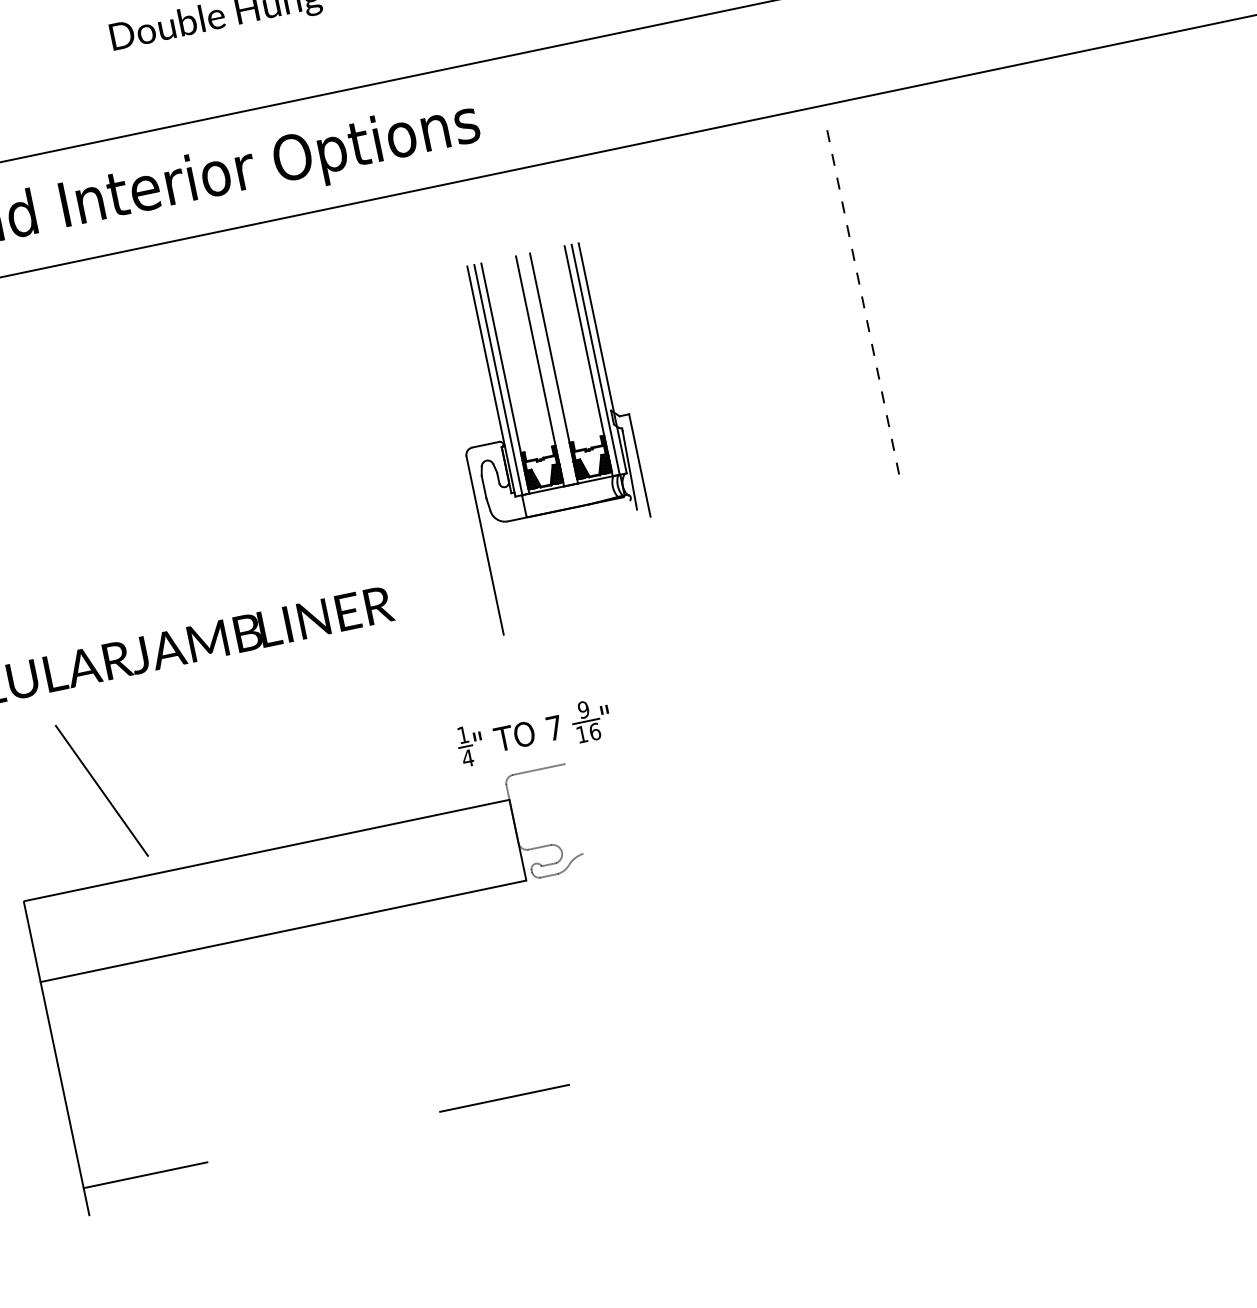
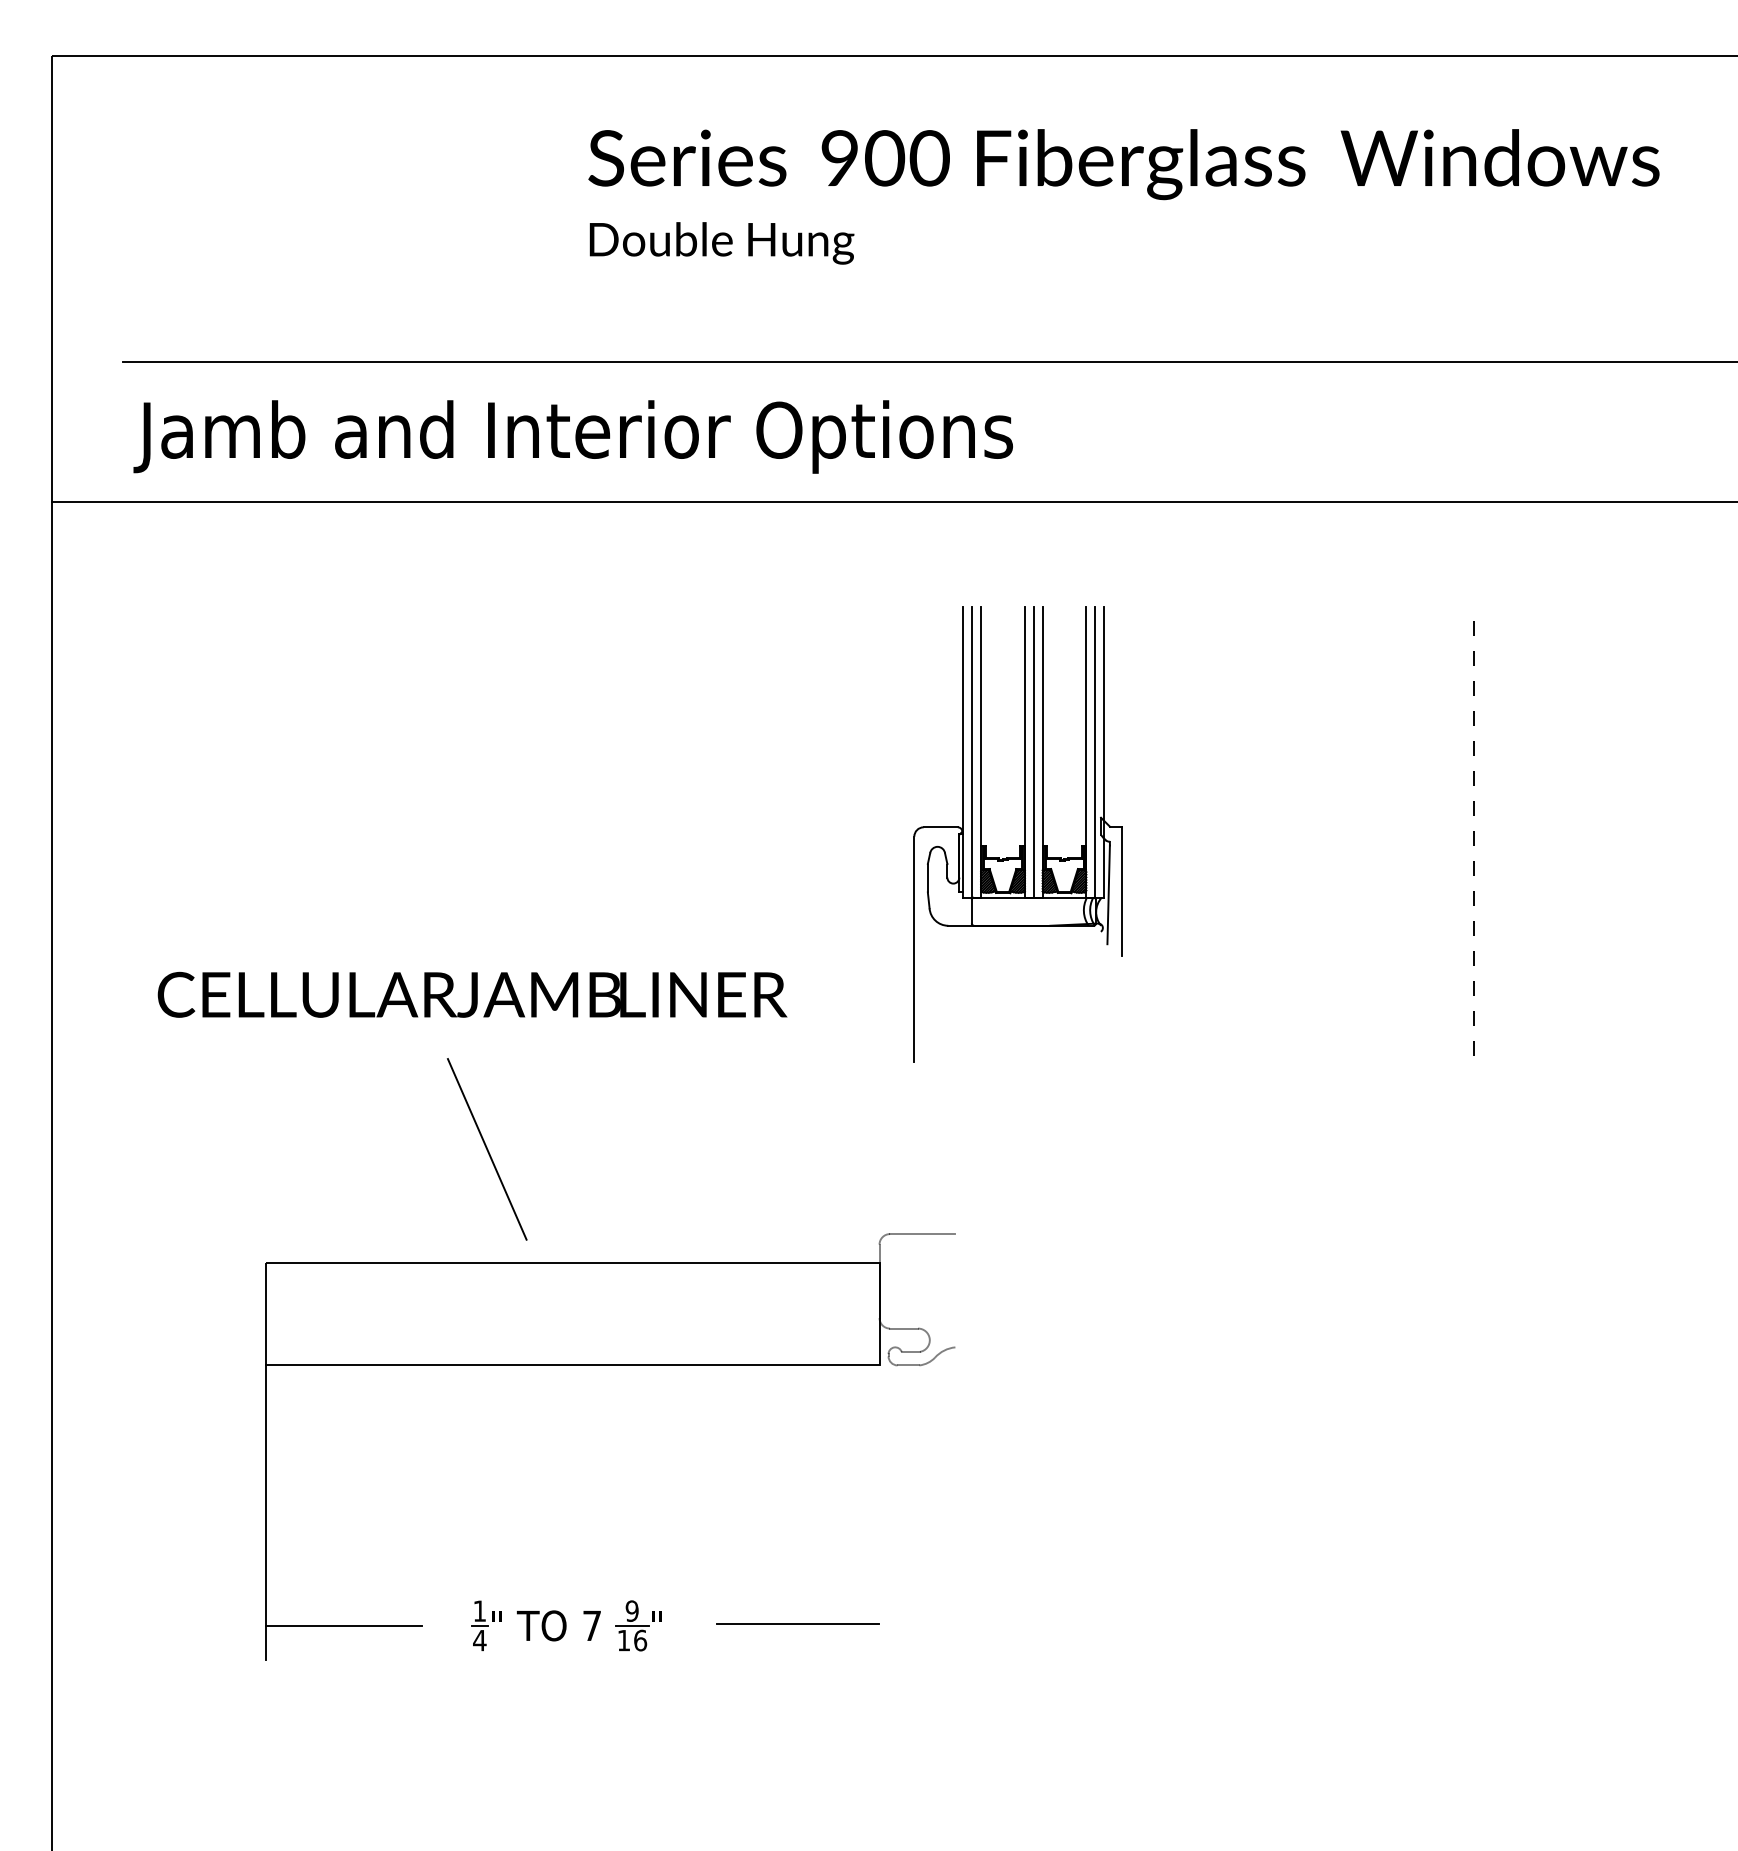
line: (863, 302) -> (1473, 838), moved
line: (546, 369) -> (1033, 751), added
part: (534, 732) -> (566, 1625), moved
line: (102, 790) -> (487, 1149), moved

